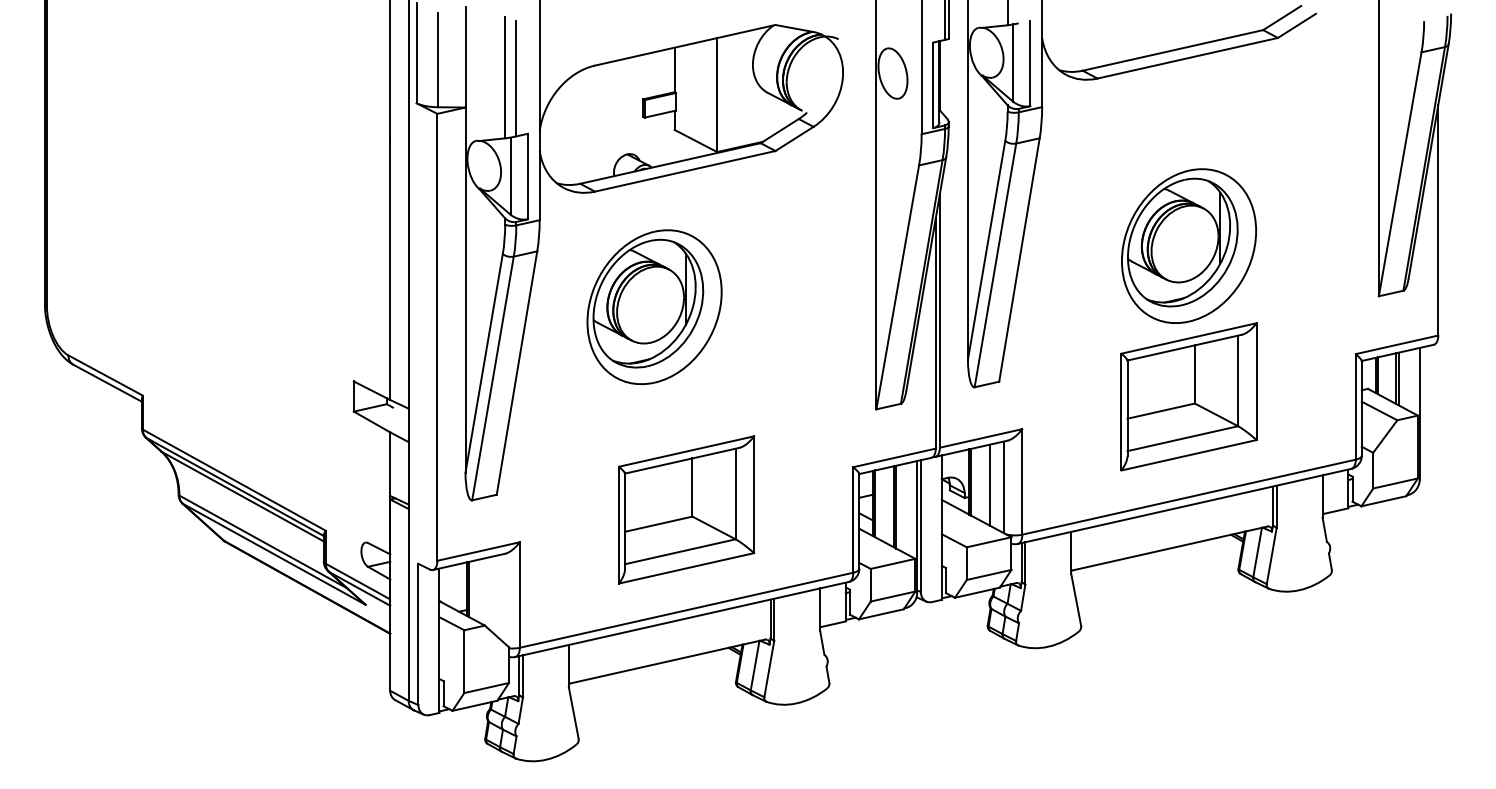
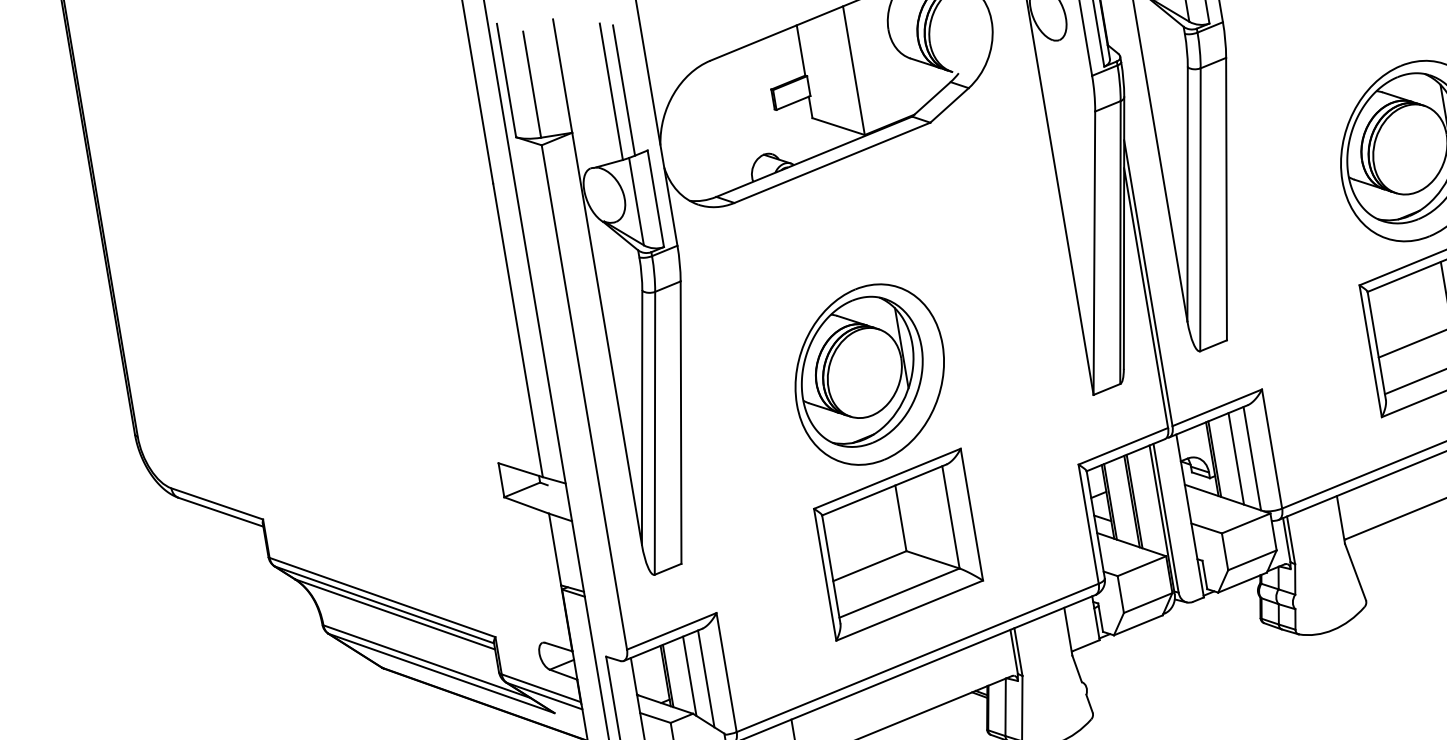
part: (654, 306) -> (869, 373), moved
line: (487, 592) -> (689, 675), added
line: (501, 597) -> (706, 678), added

